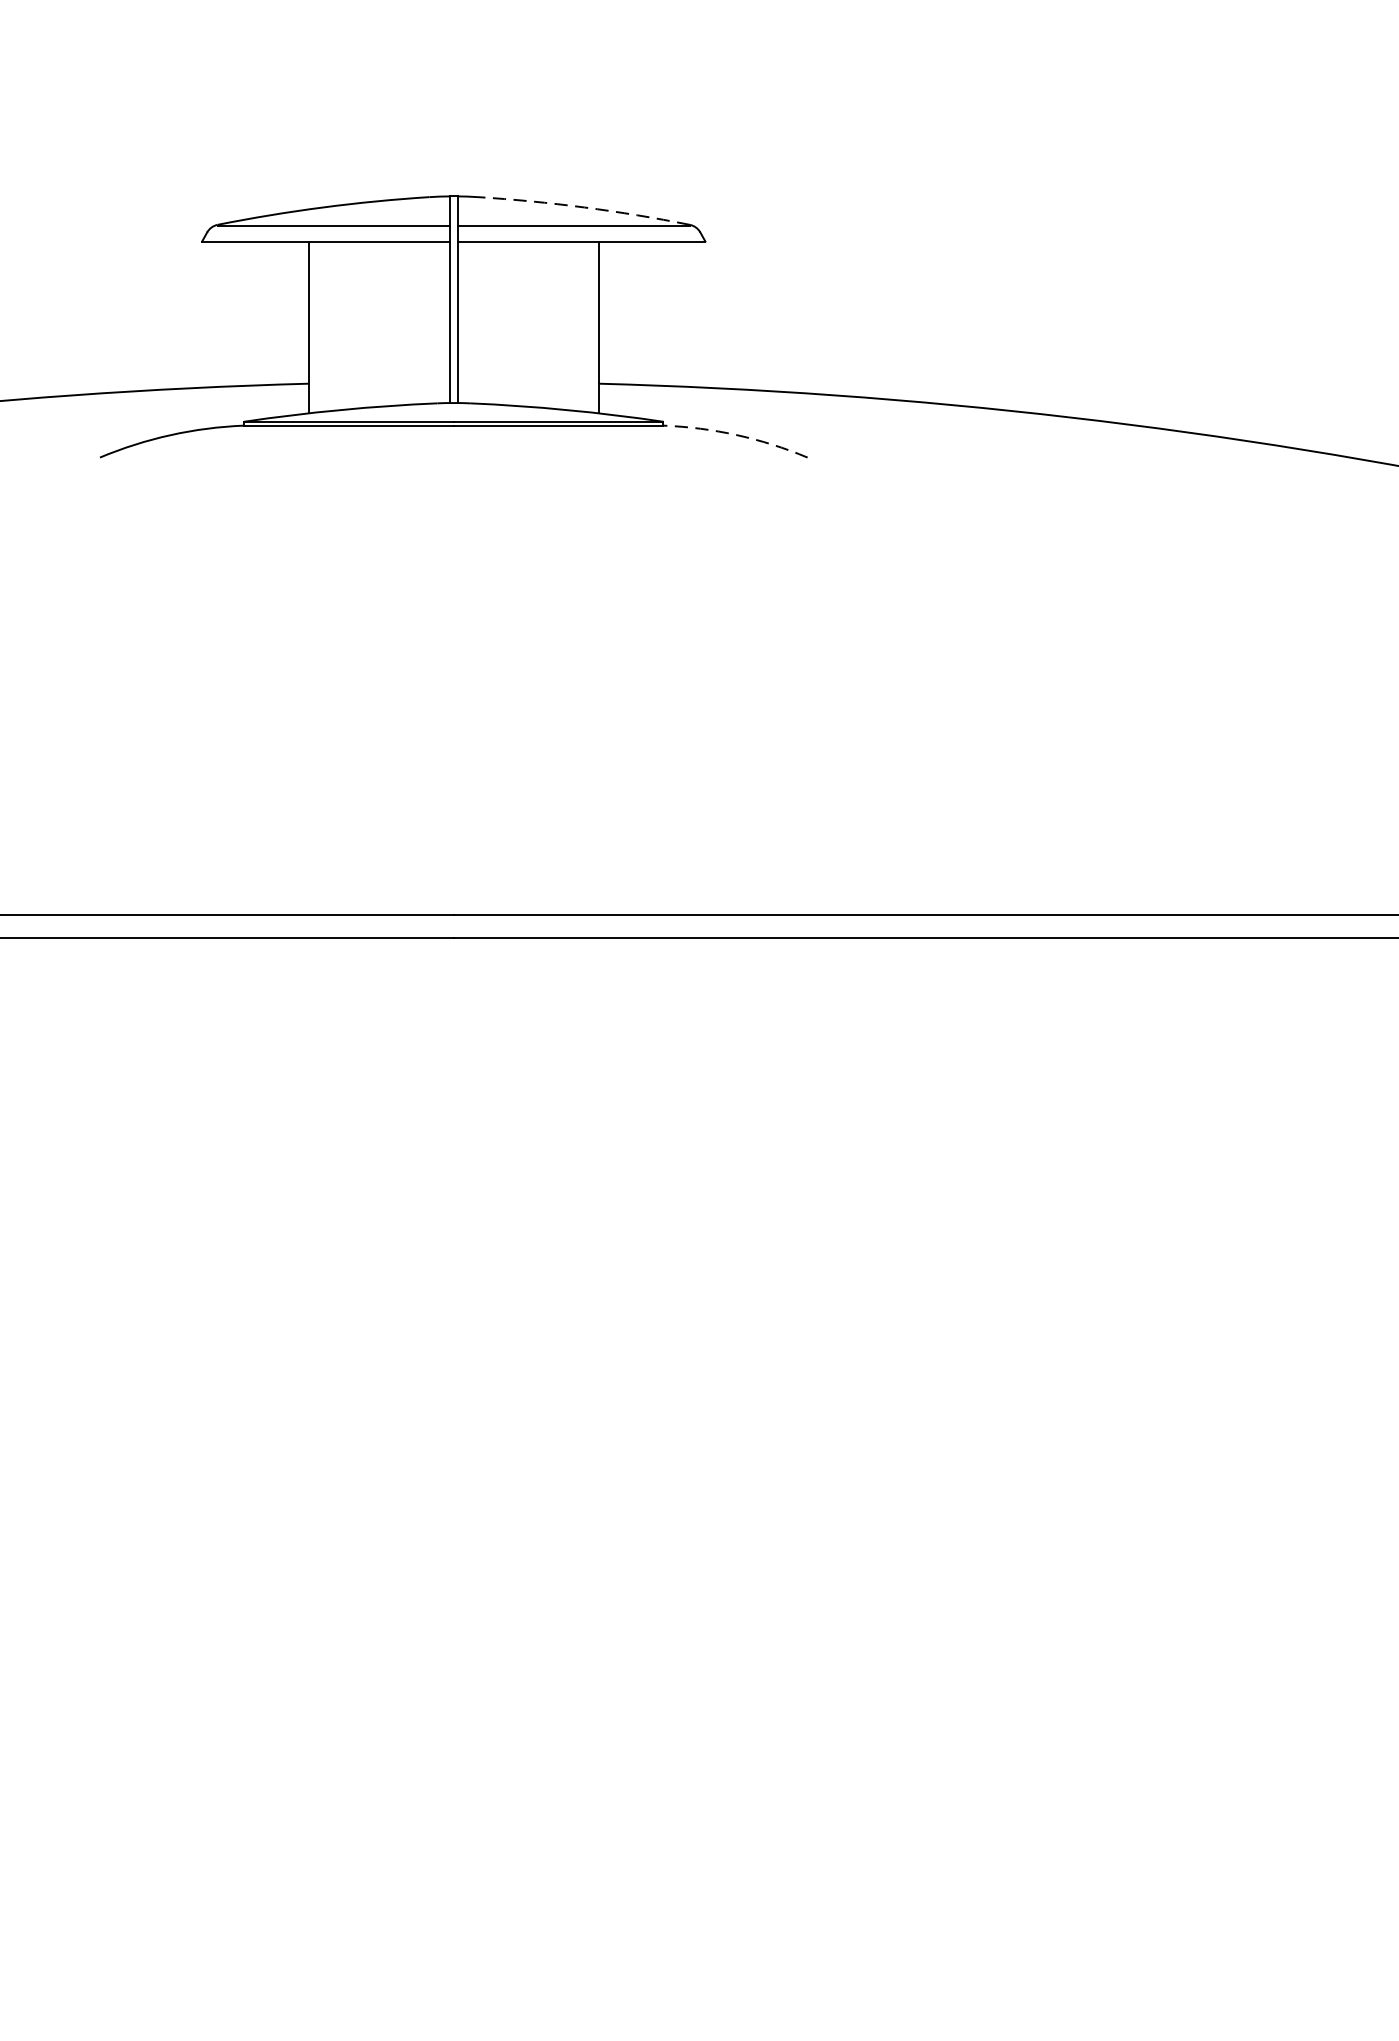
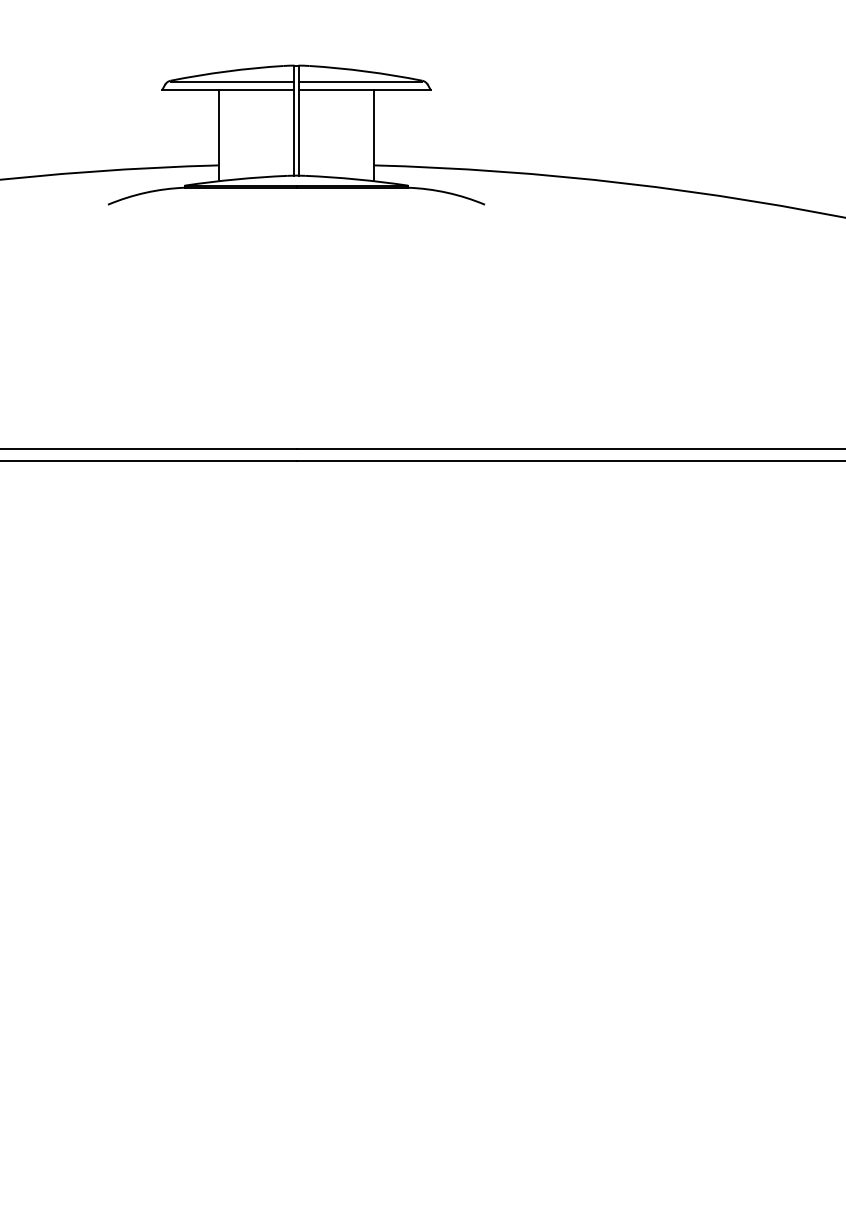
arc: (585, 207) -> (366, 71), dashed -> solid
arc: (737, 434) -> (447, 192), dashed -> solid

